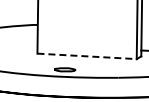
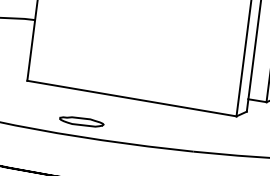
line: (87, 56) -> (132, 98), dashed -> solid

